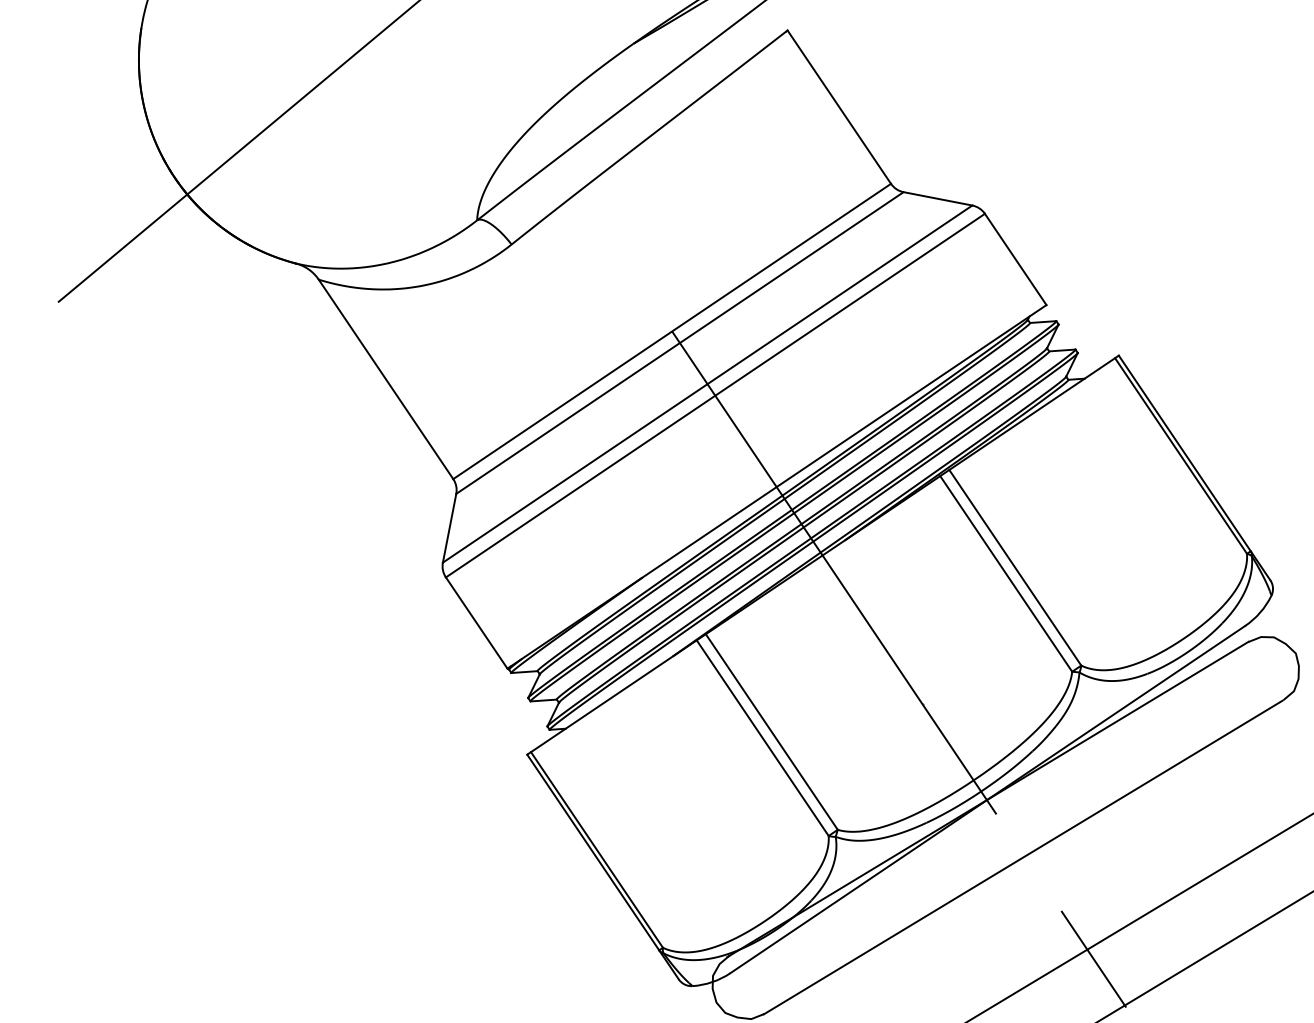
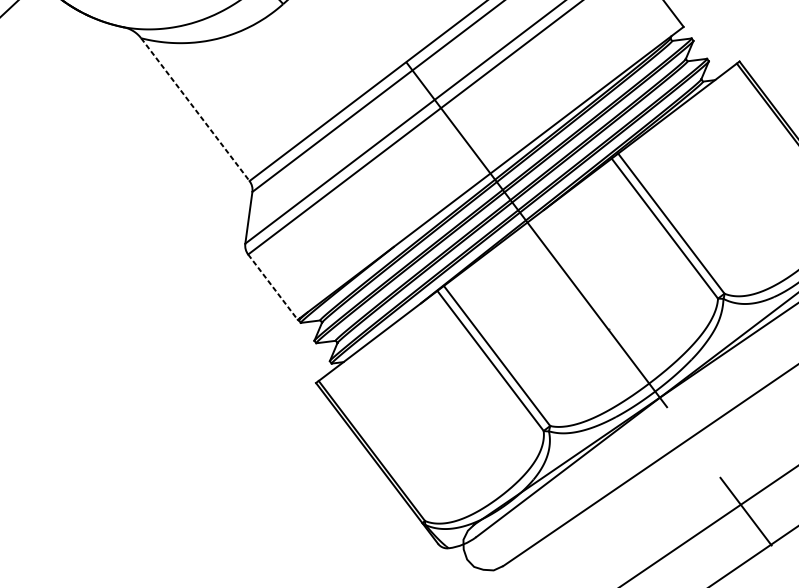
line: (386, 379) -> (195, 109), solid -> dashed
line: (476, 623) -> (272, 287), solid -> dashed

